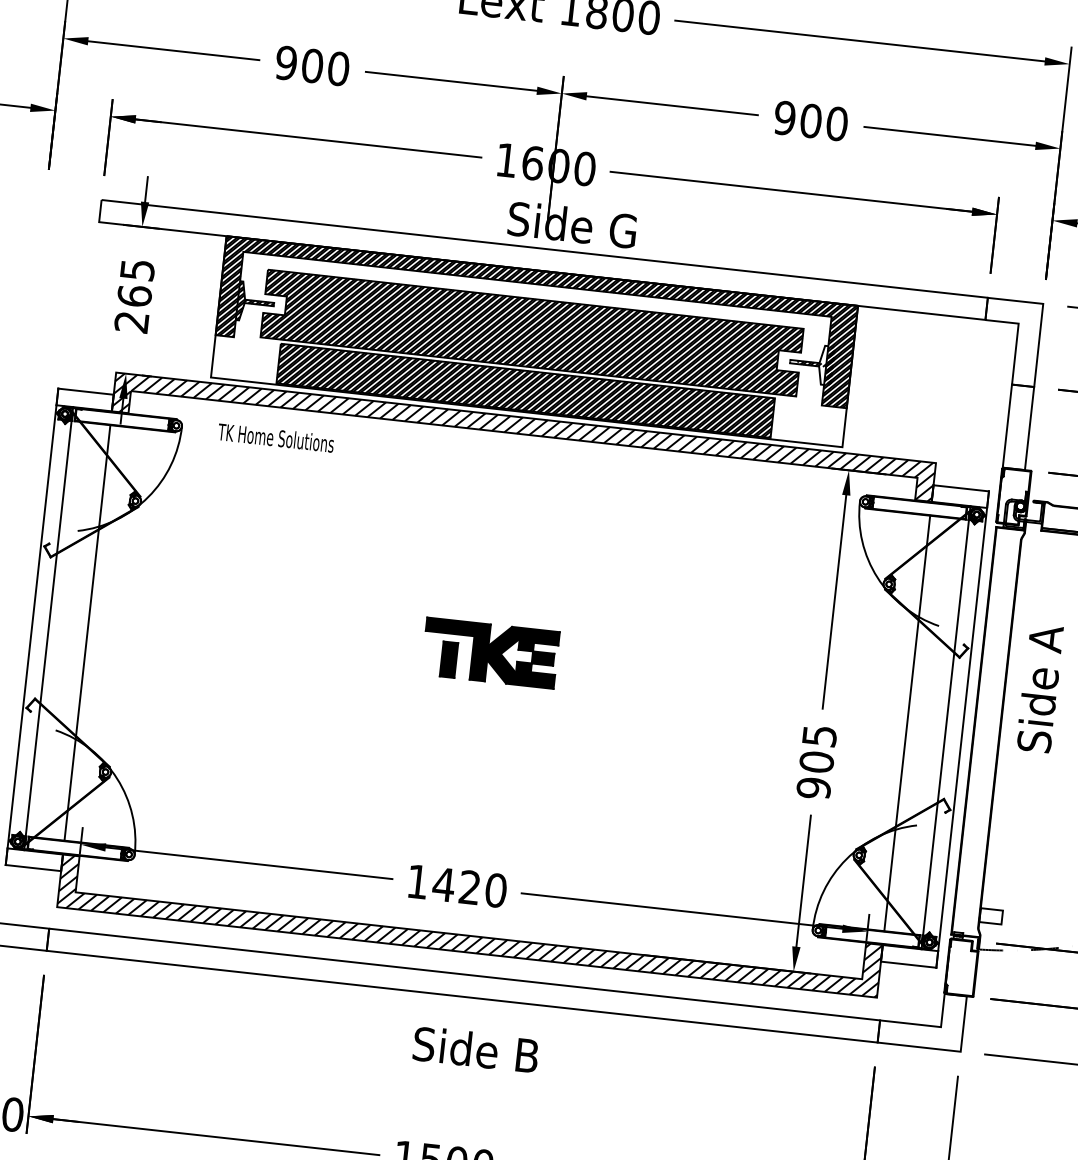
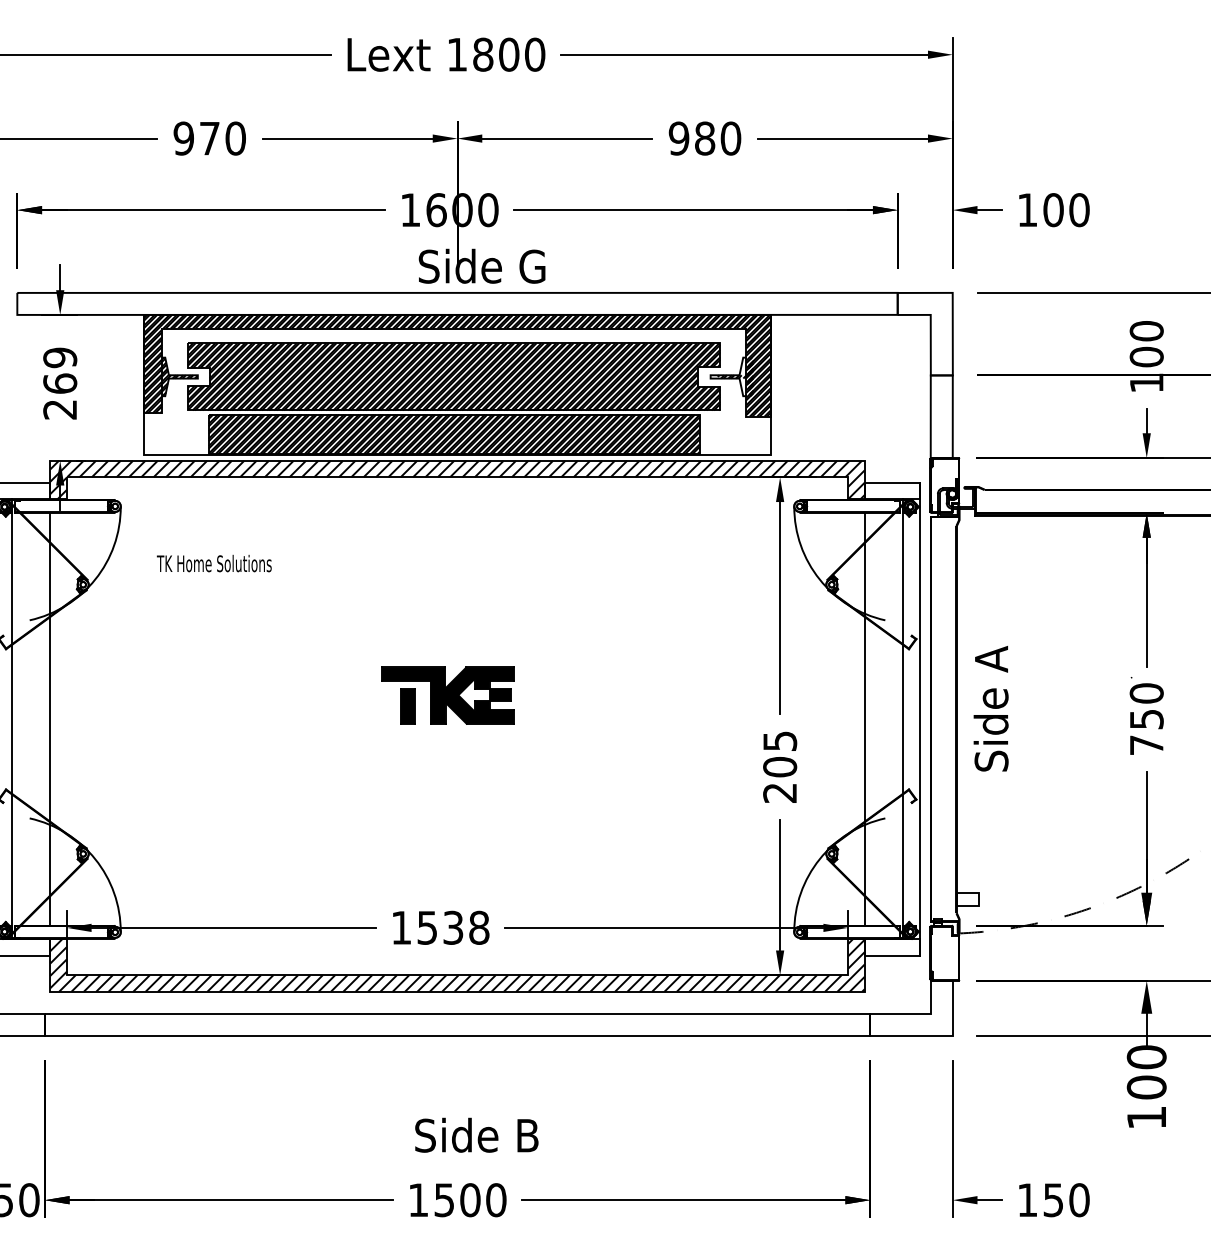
text: (312, 65) -> (209, 138), 900 -> 970
text: (810, 120) -> (704, 138), 900 -> 980
text: (137, 269) -> (60, 357), 265 -> 269
text: (275, 437) -> (213, 563), moved
text: (1039, 688) -> (990, 708), moved
text: (814, 788) -> (780, 793), 905 -> 205
text: (469, 887) -> (452, 927), 1420 -> 1538
text: (475, 1048) -> (476, 1134), moved

